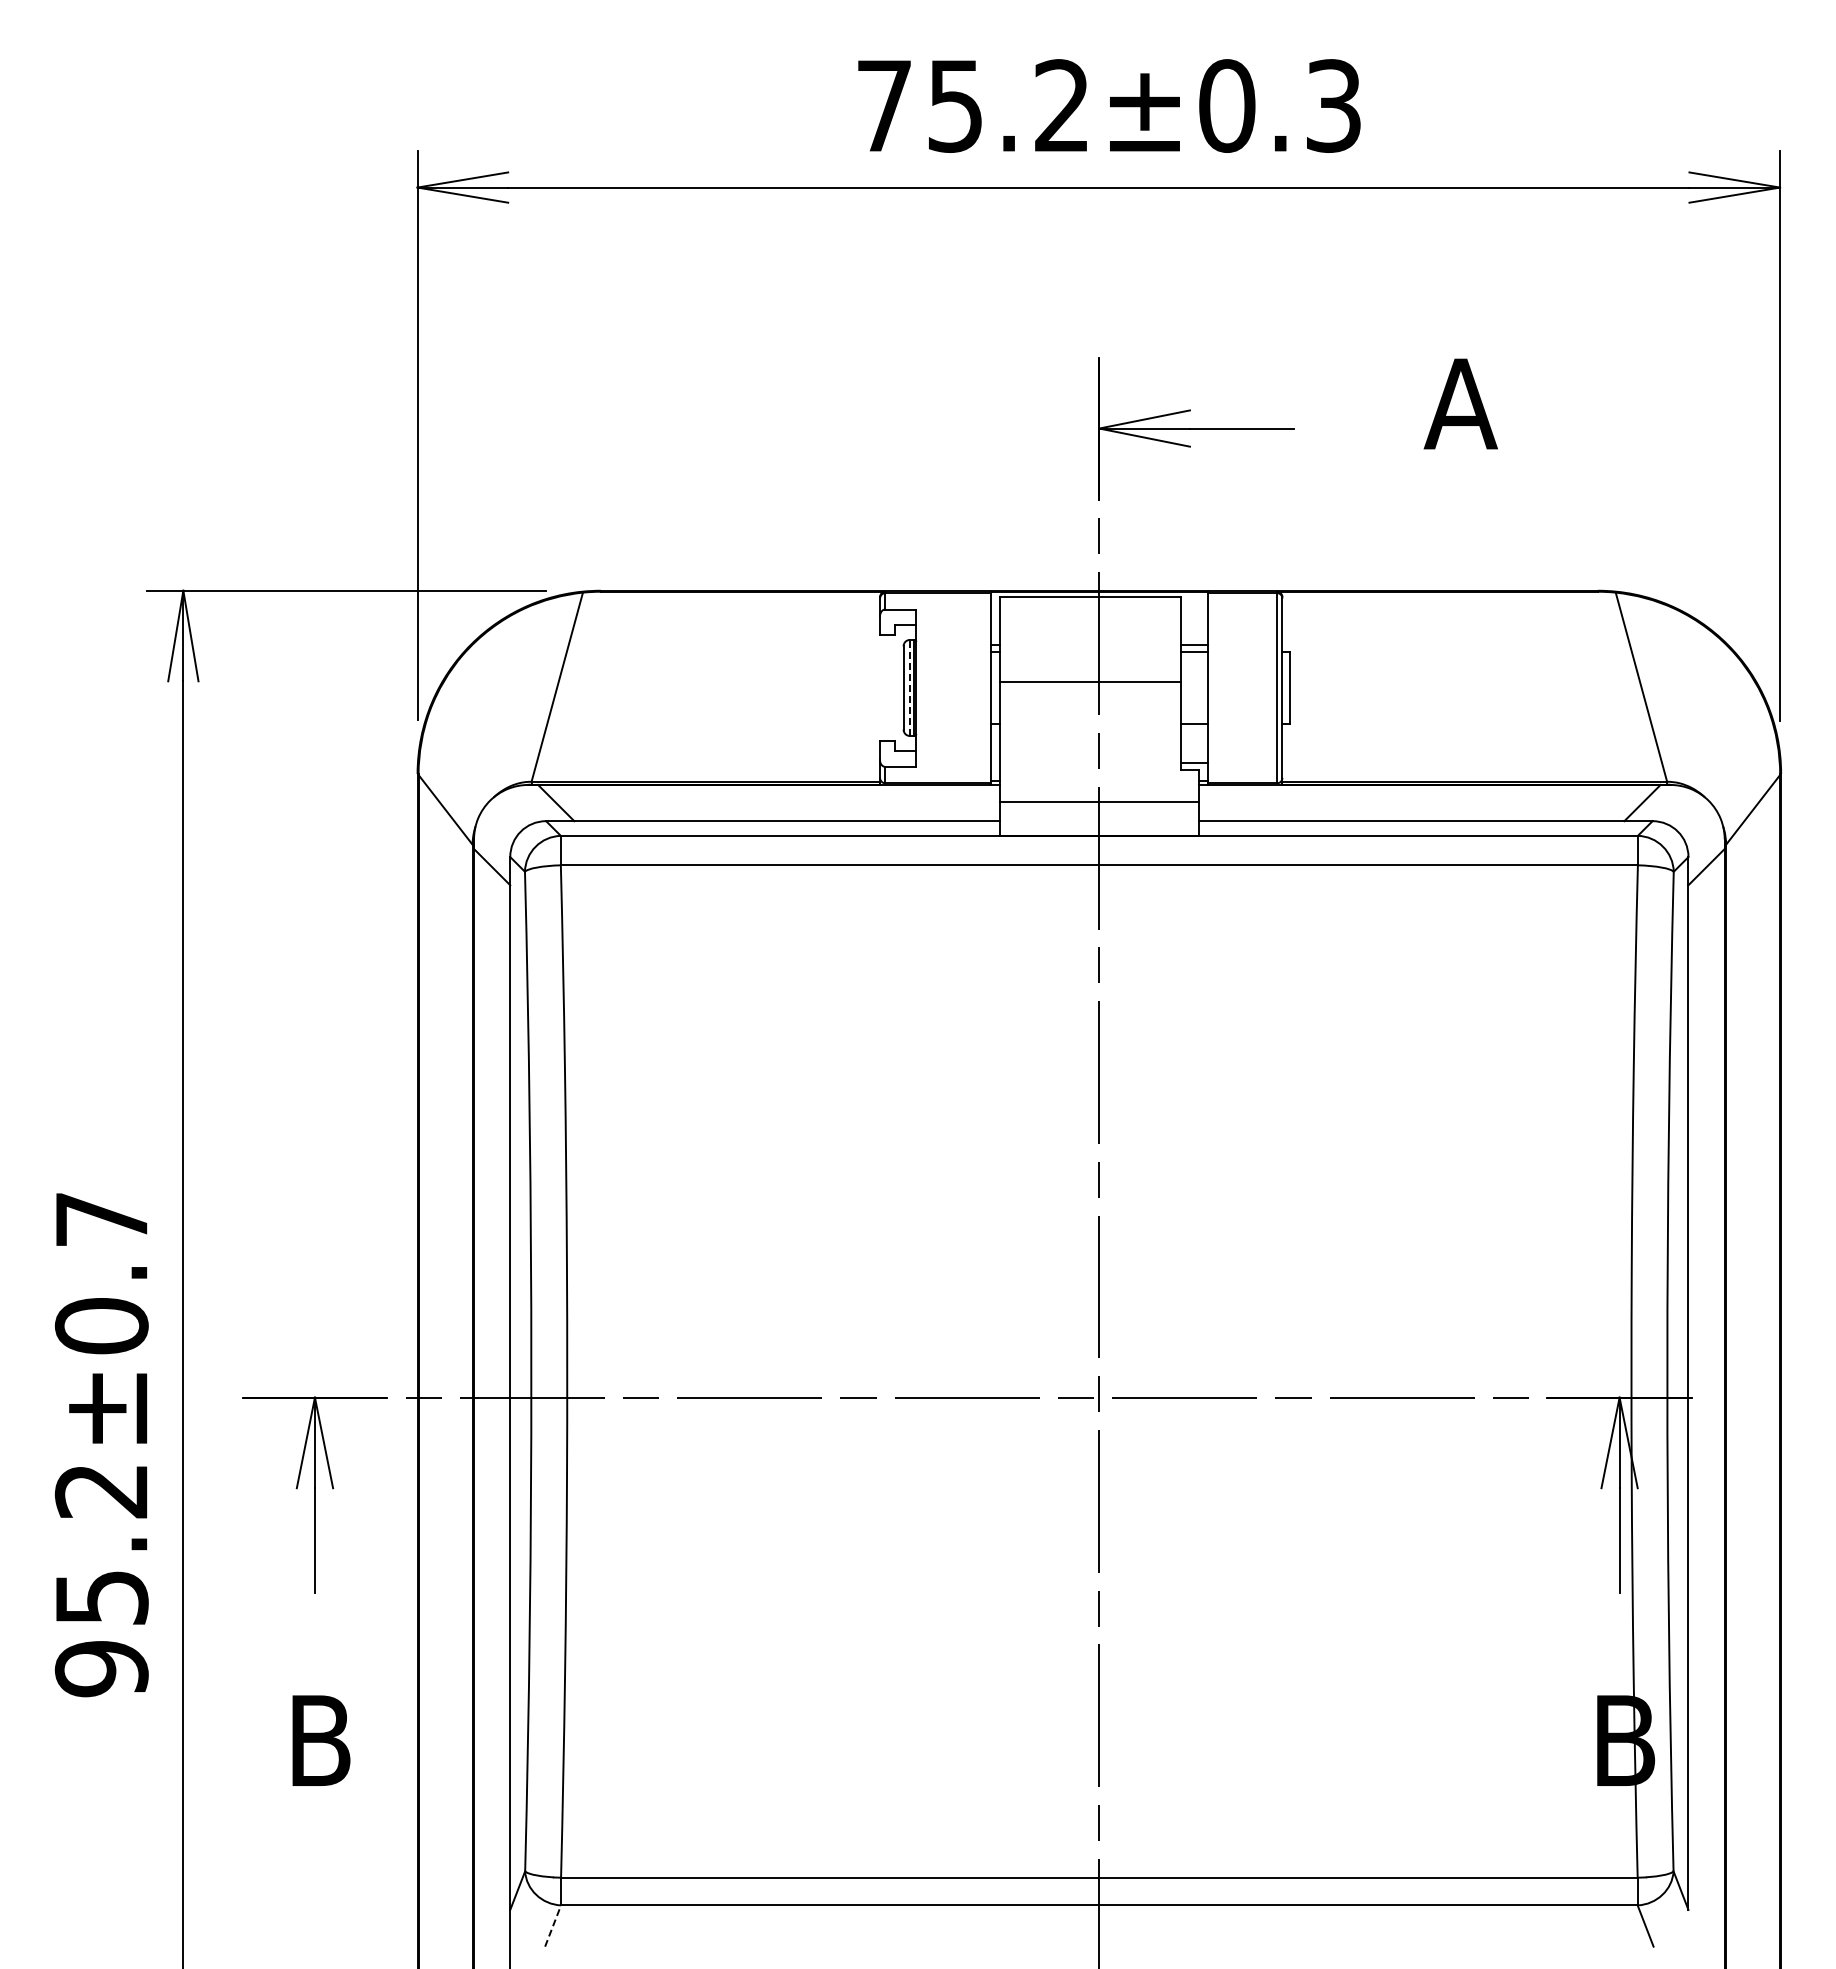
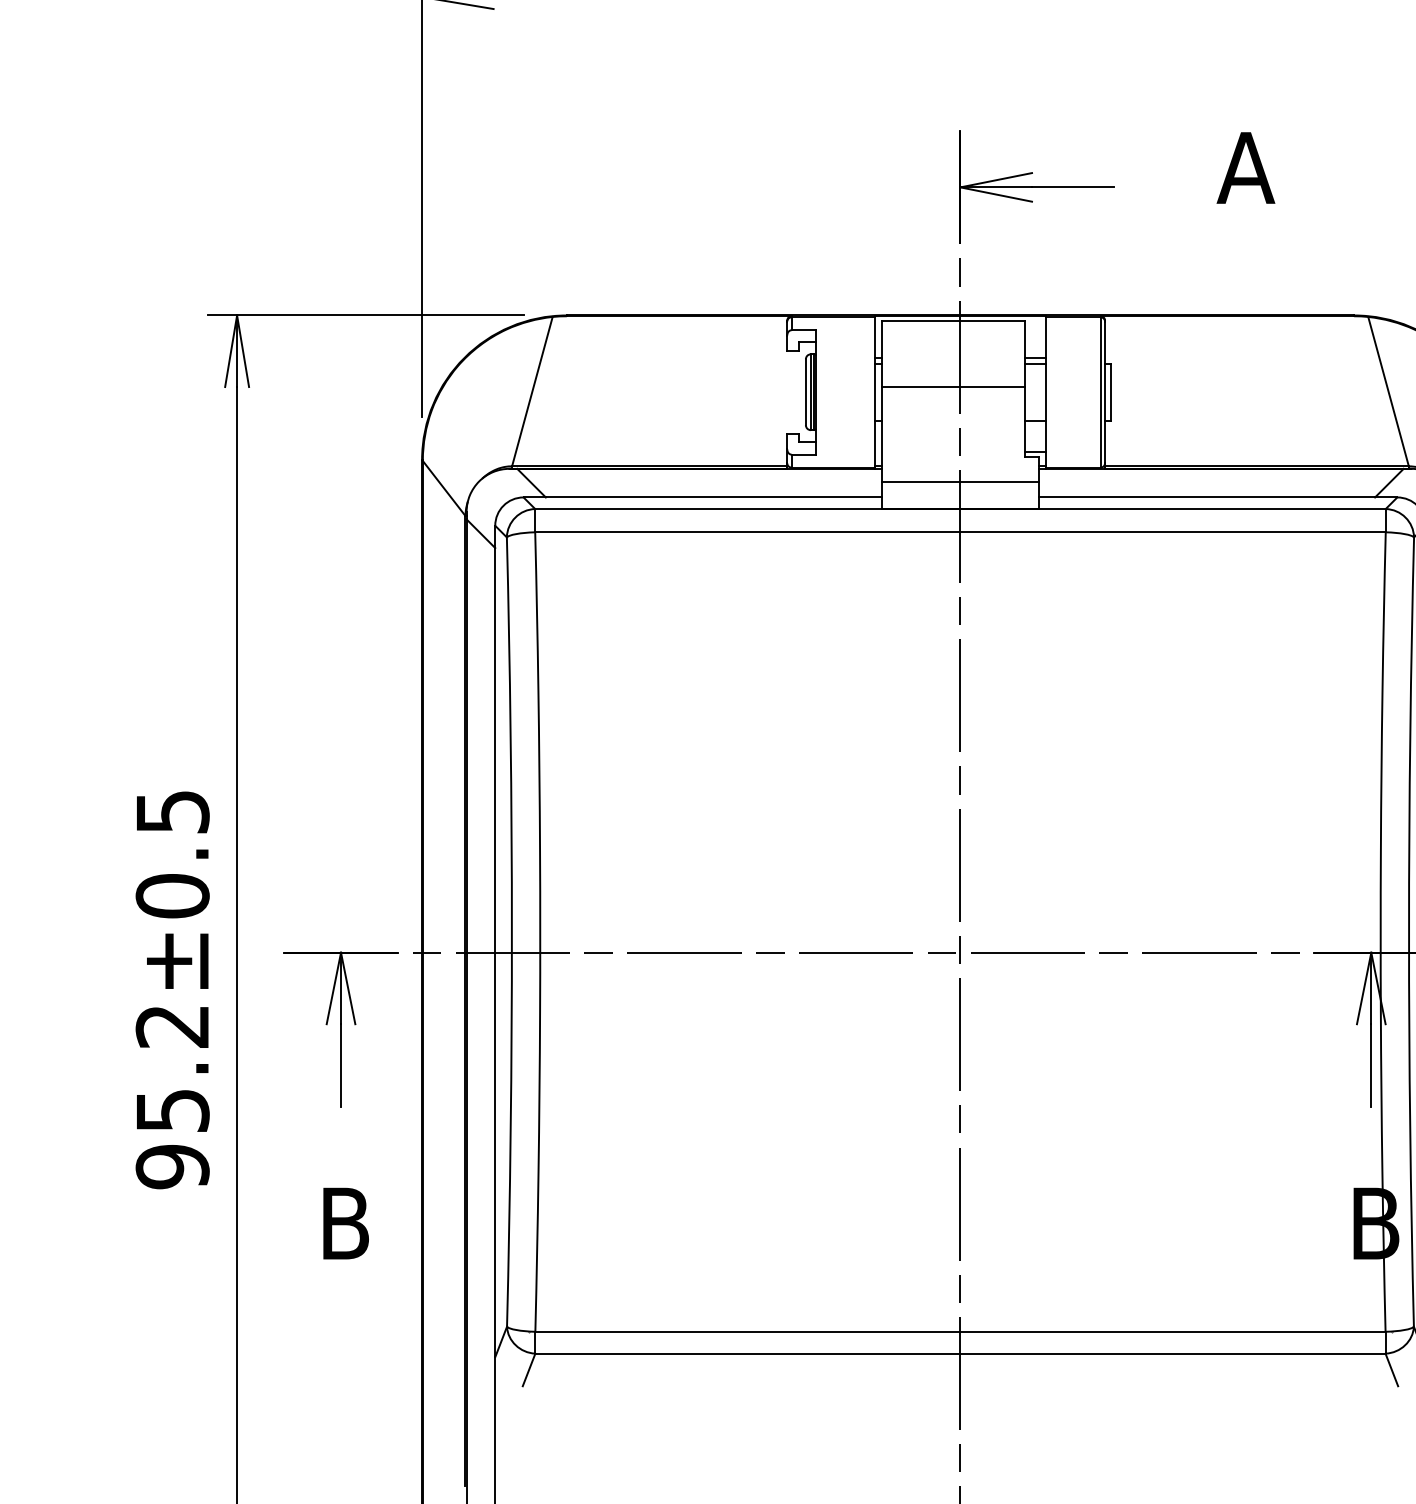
line: (909, 687) -> (810, 391), dashed -> solid
text: (102, 1219) -> (173, 812), 95.2±0.7 -> 95.2±0.5
line: (553, 1925) -> (529, 1369), dashed -> solid

